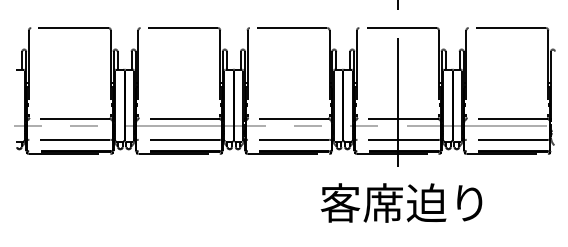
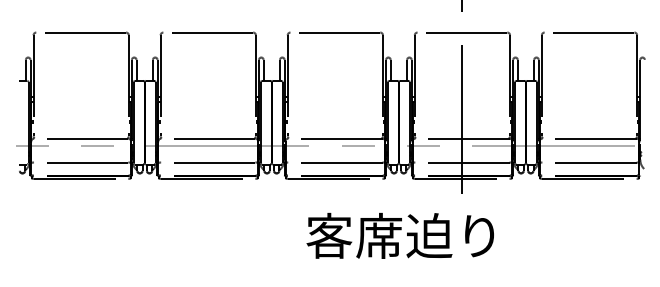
text: (401, 202) -> (400, 235), moved

